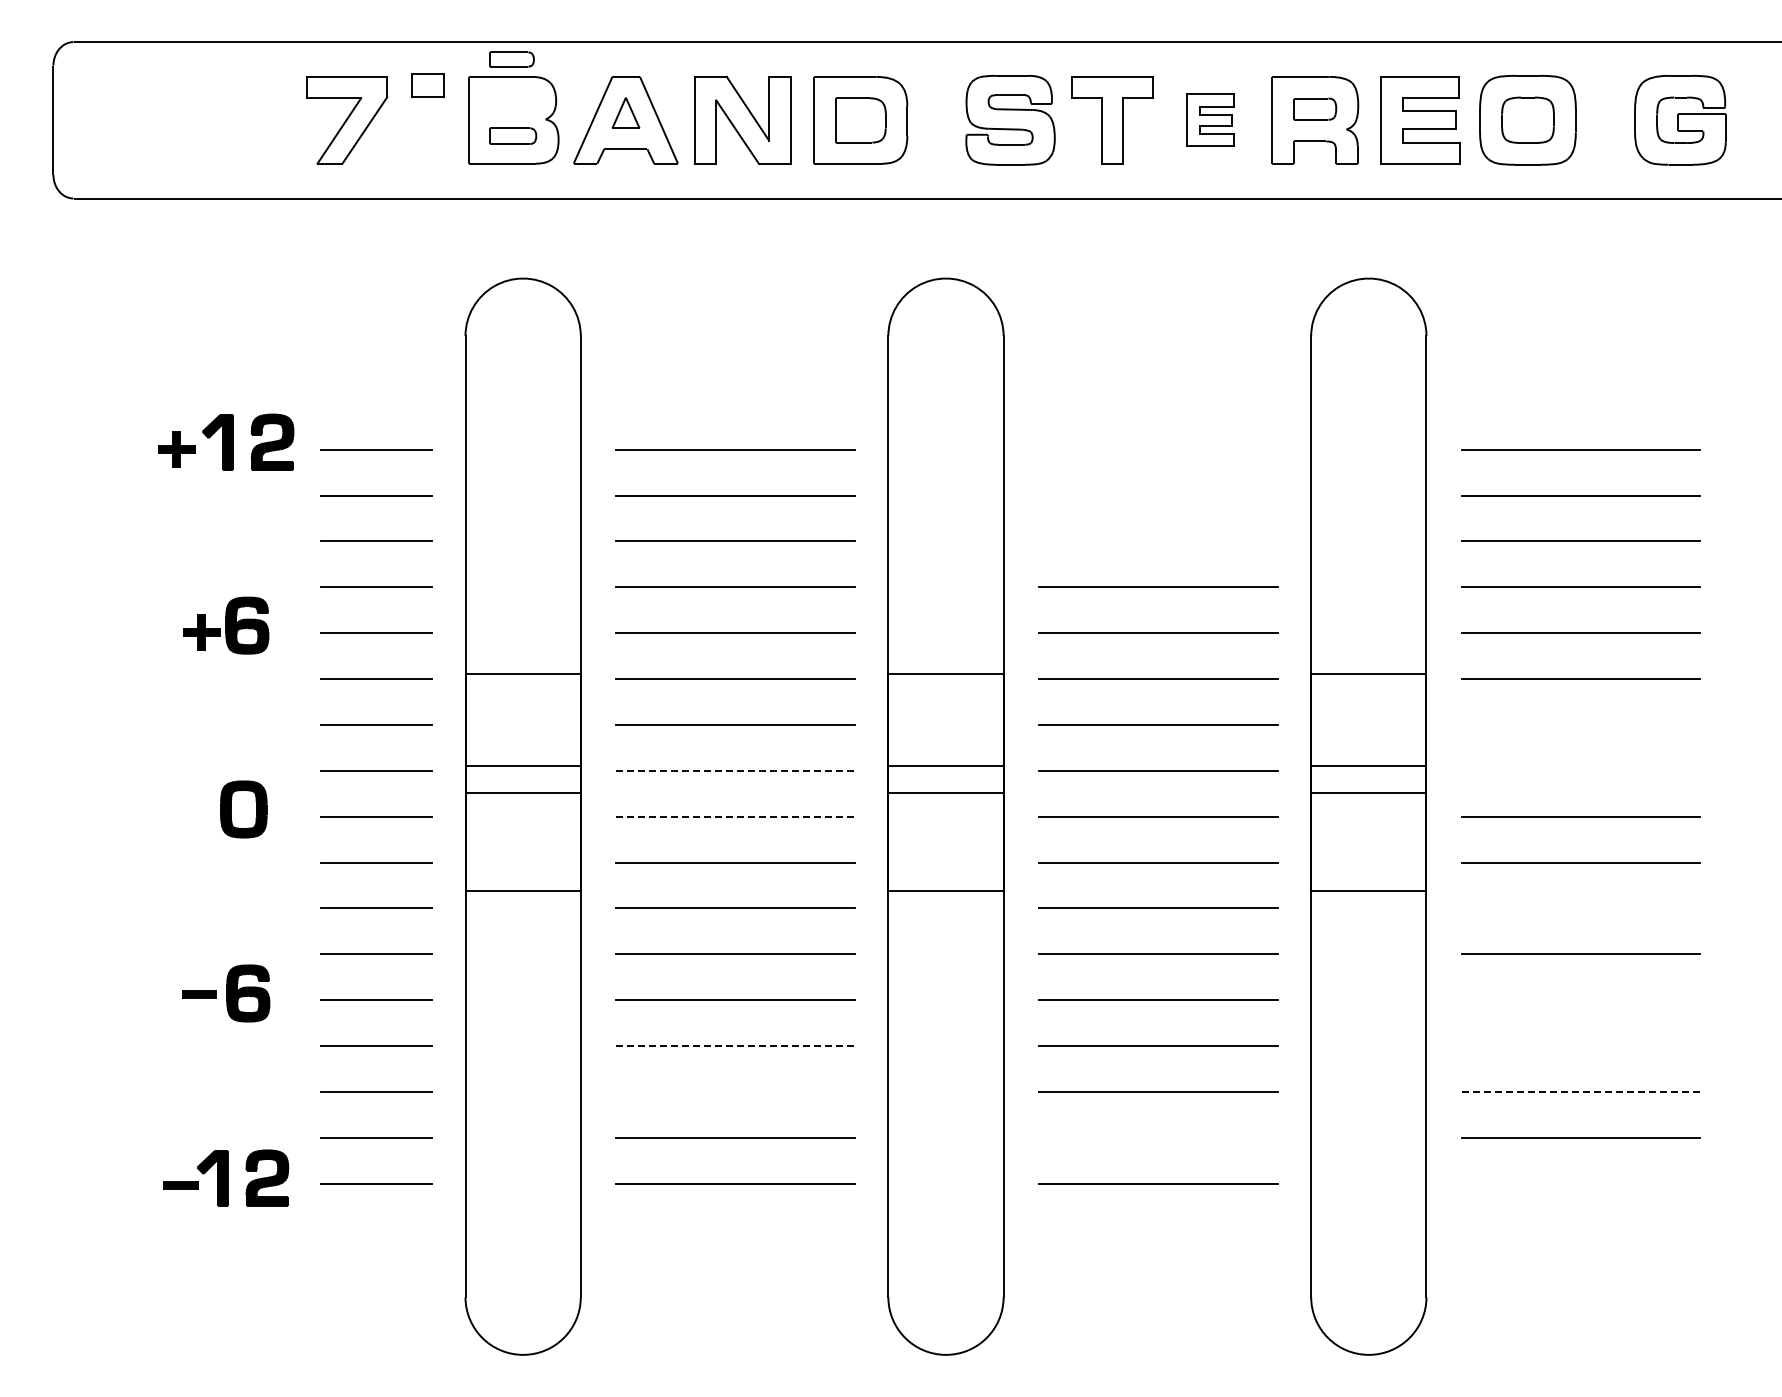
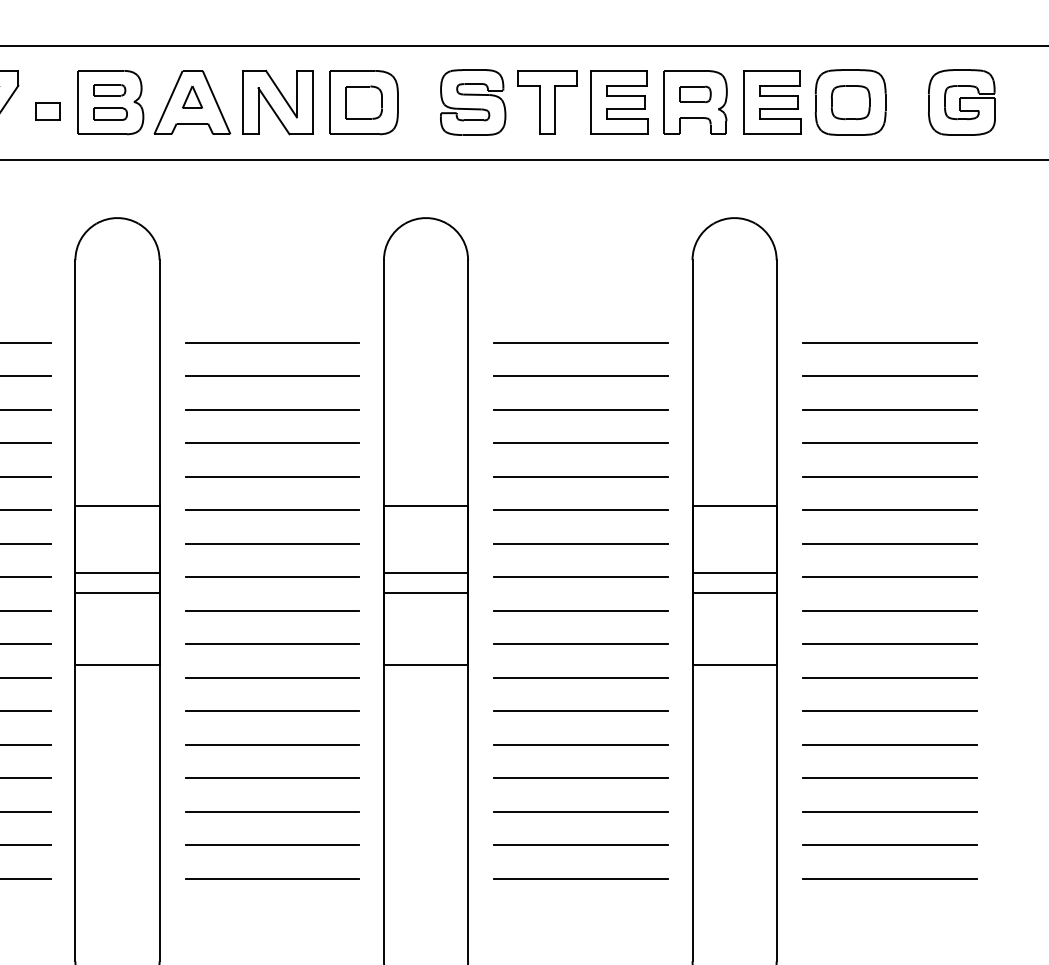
part: (511, 59) -> (108, 90), moved
part: (427, 85) -> (47, 111), moved
part: (1210, 120) -> (619, 102), size x1.67
line: (1158, 449) -> (581, 342), added
line: (1158, 495) -> (581, 376), added
line: (1158, 541) -> (581, 409), added
line: (1581, 724) -> (889, 543), added
line: (736, 770) -> (273, 577), dashed -> solid
line: (1581, 770) -> (889, 577), added
line: (736, 816) -> (273, 610), dashed -> solid
line: (1581, 908) -> (889, 677), added
line: (1581, 1000) -> (889, 744), added
line: (736, 1046) -> (273, 778), dashed -> solid
line: (1581, 1046) -> (889, 778), added
line: (735, 1092) -> (272, 812), added
line: (1581, 1092) -> (889, 812), dashed -> solid
line: (1158, 1137) -> (581, 844), added
line: (1581, 1183) -> (889, 878), added

